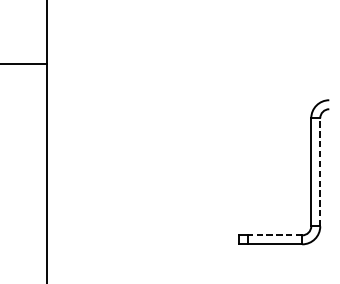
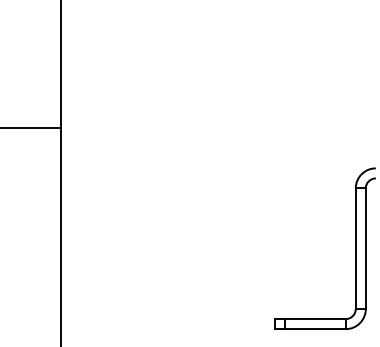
line: (319, 172) -> (365, 248), dashed -> solid
line: (275, 235) -> (315, 319), dashed -> solid

